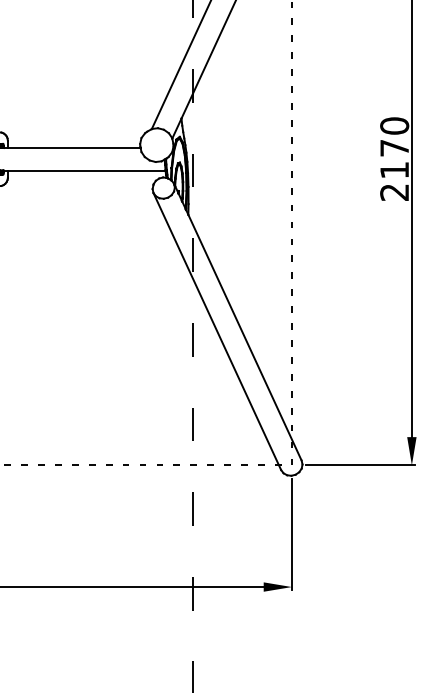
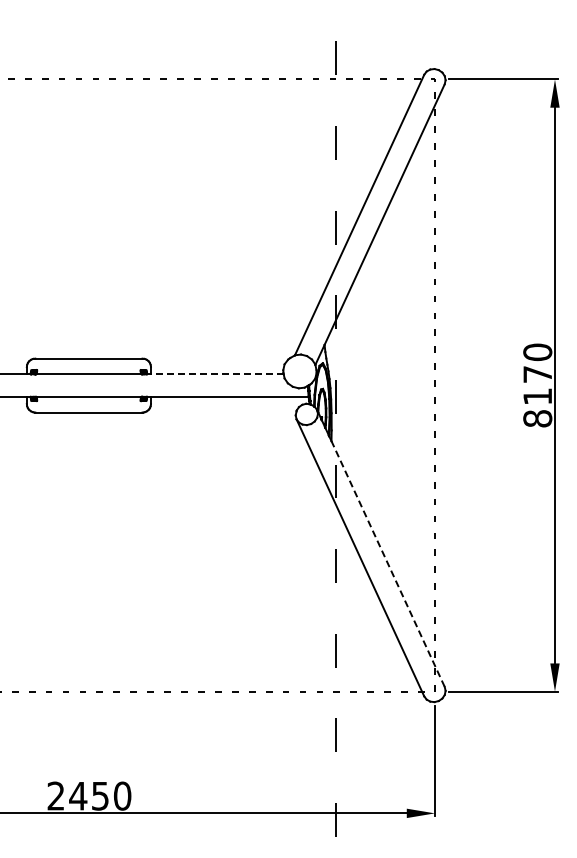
line: (73, 148) -> (216, 374), solid -> dashed
text: (394, 192) -> (537, 418), 2170 -> 8170
line: (244, 337) -> (387, 563), solid -> dashed

